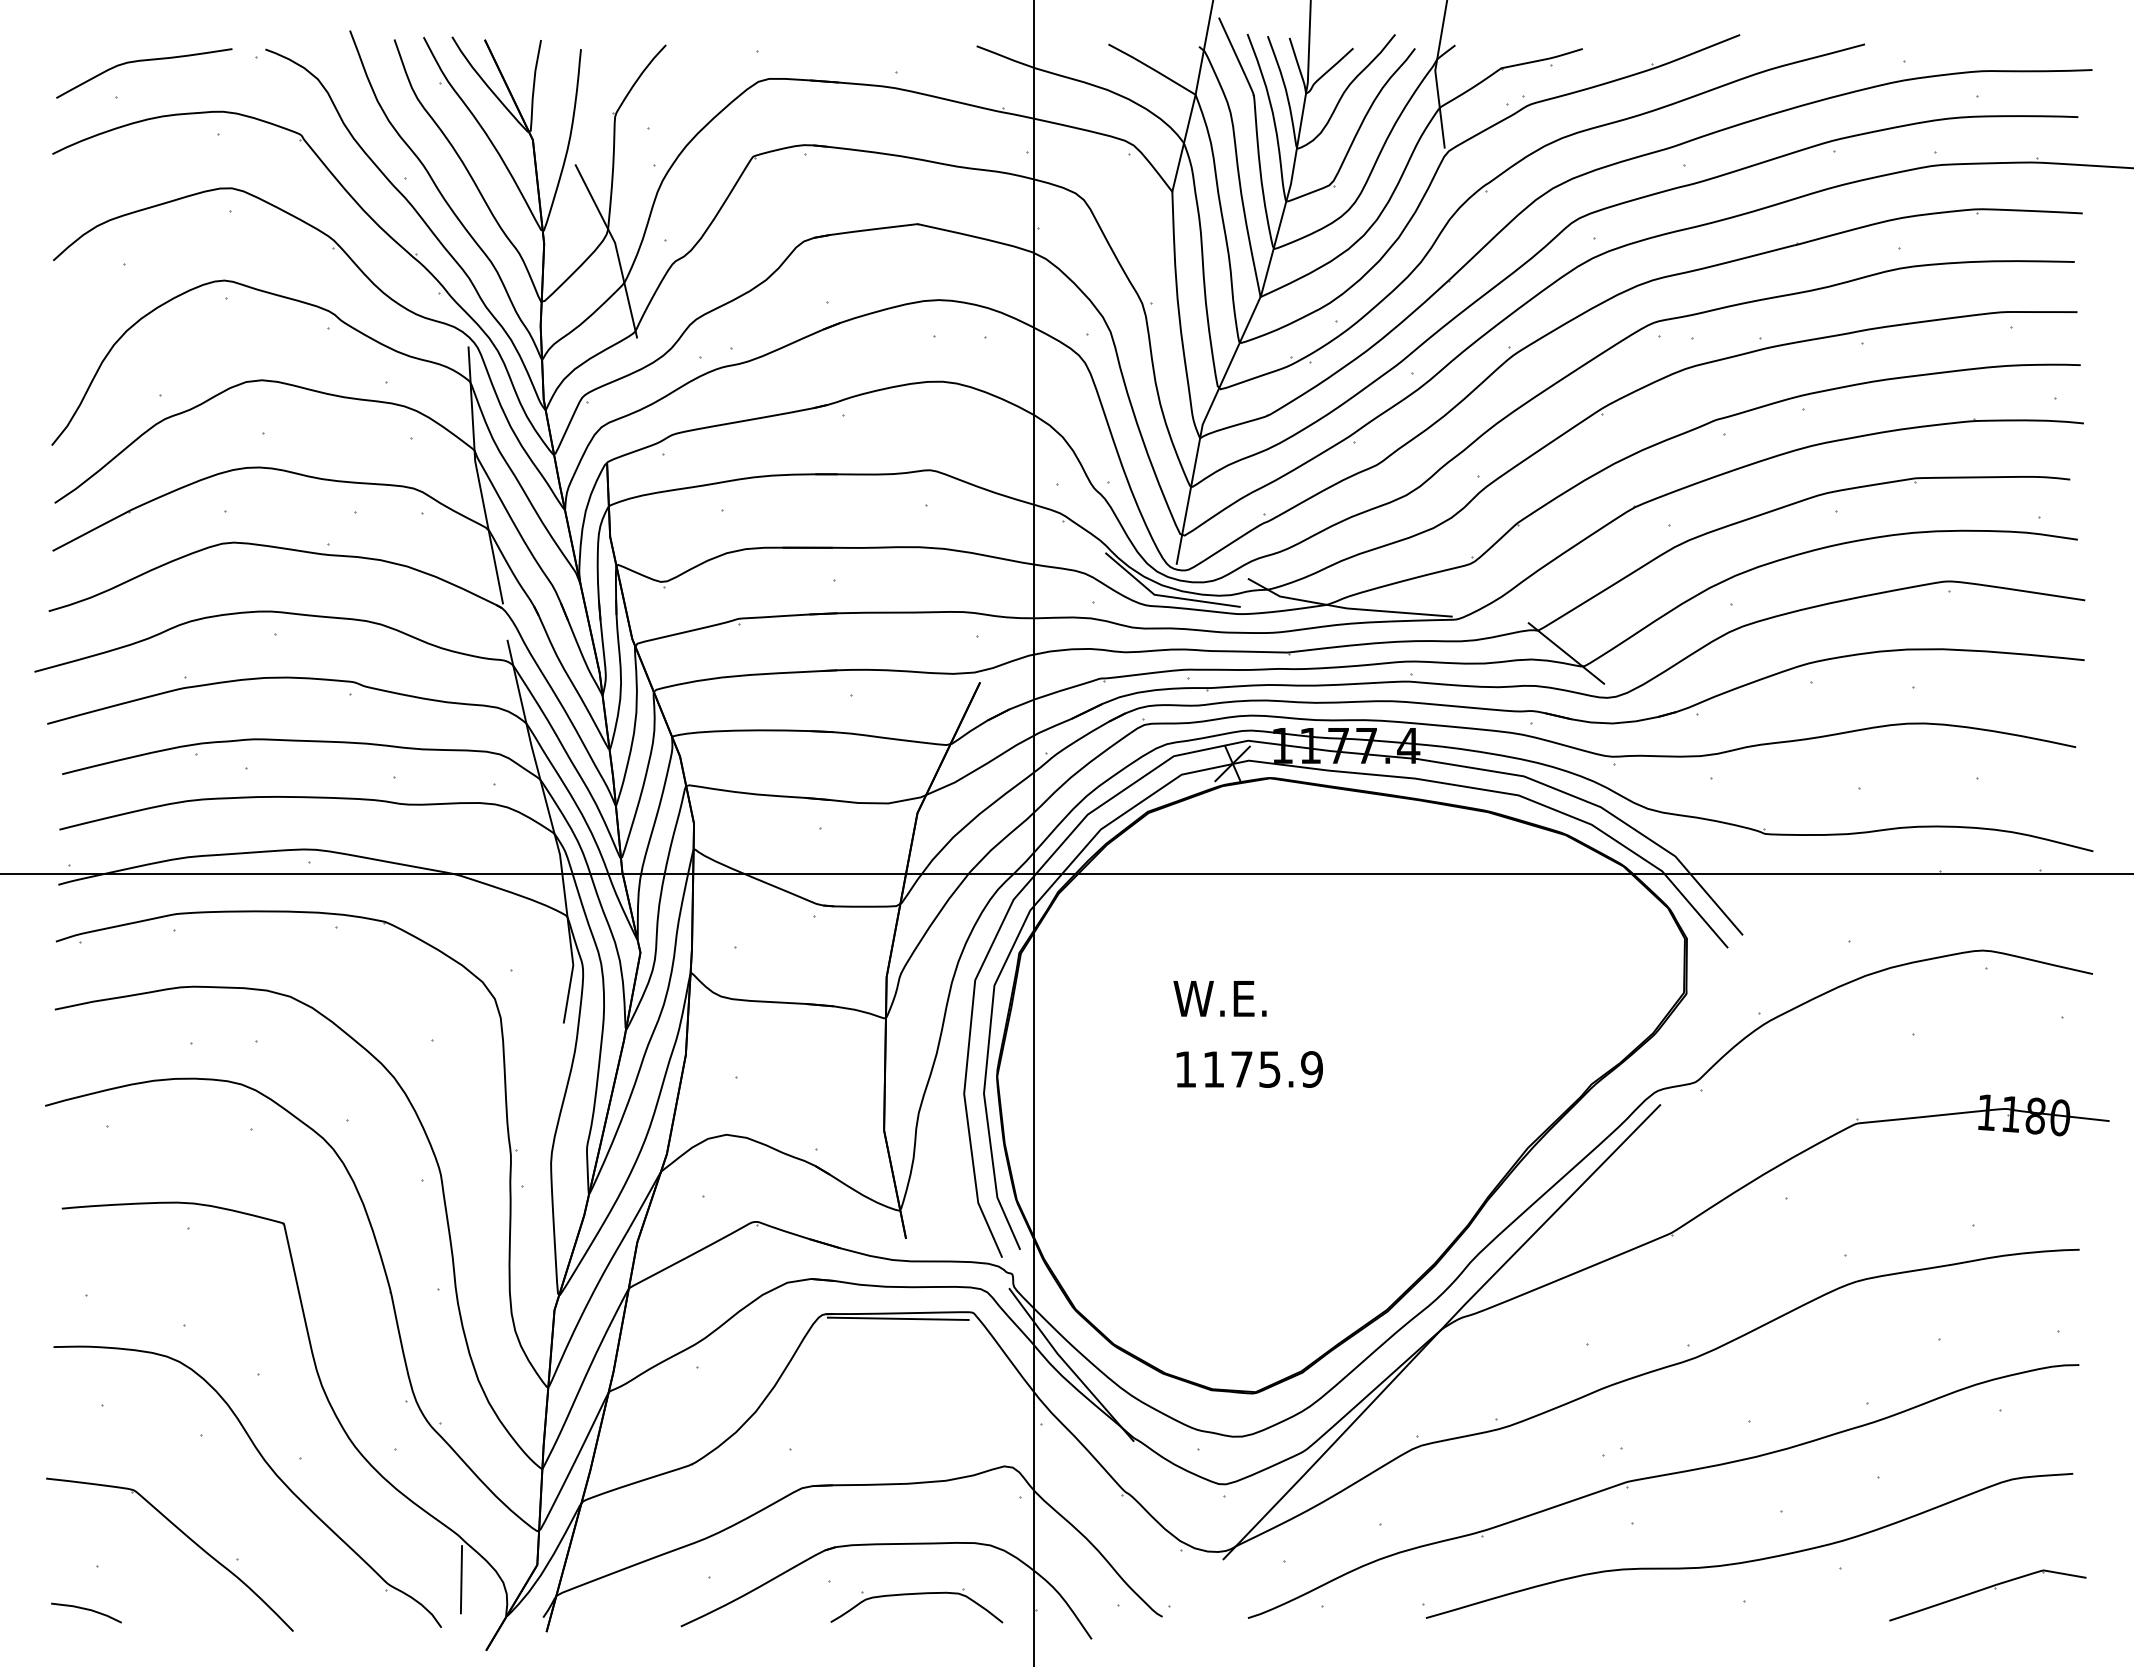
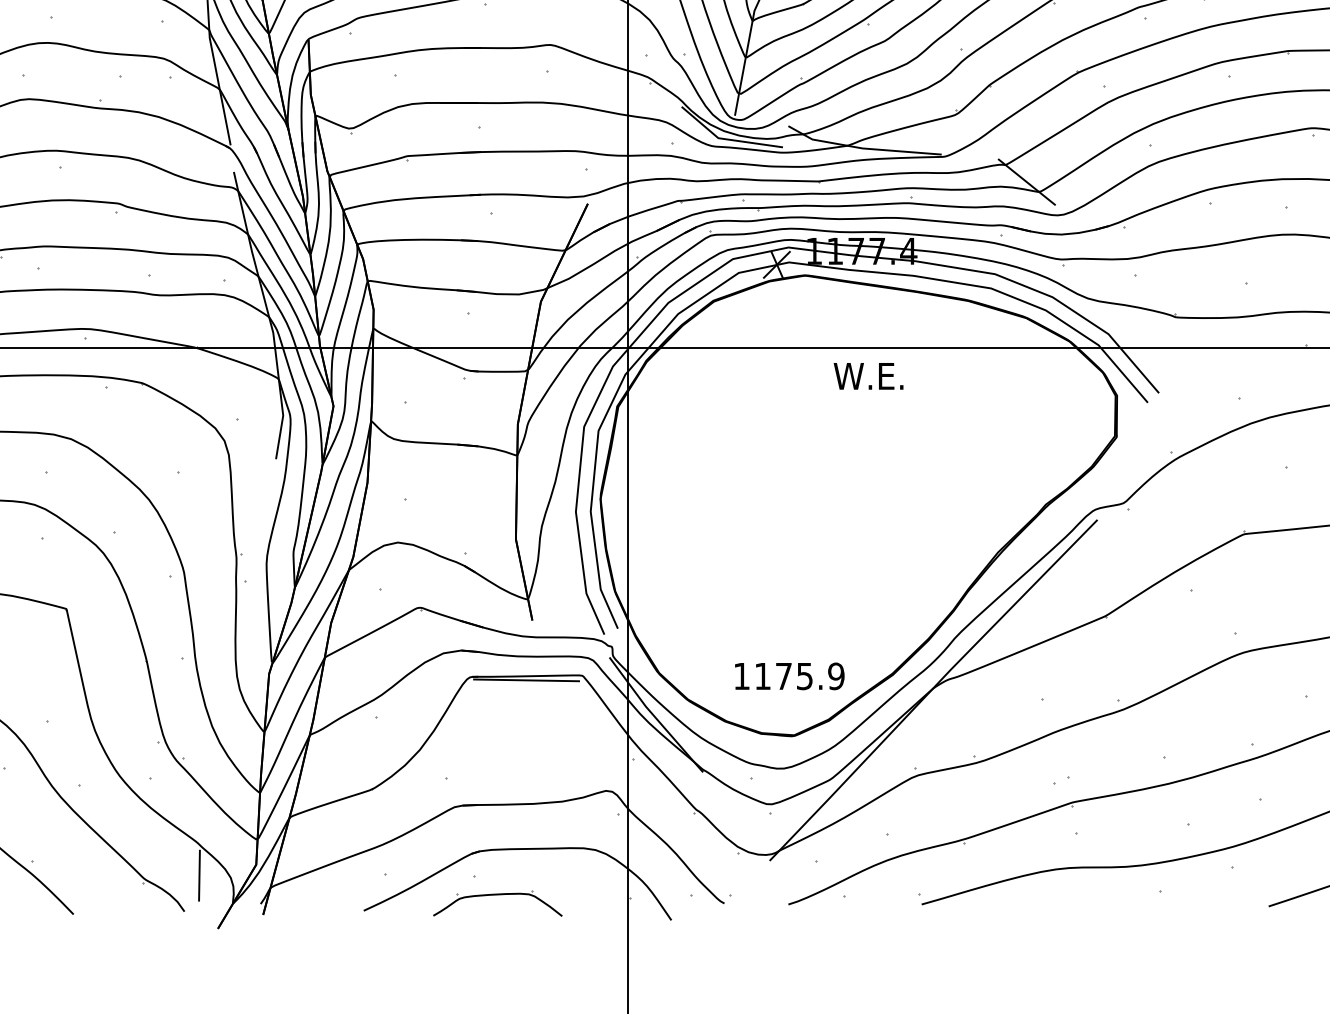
text: (1219, 998) -> (868, 376), moved
text: (1249, 1069) -> (789, 676), moved
part: (916, 1594) -> (497, 895), moved

